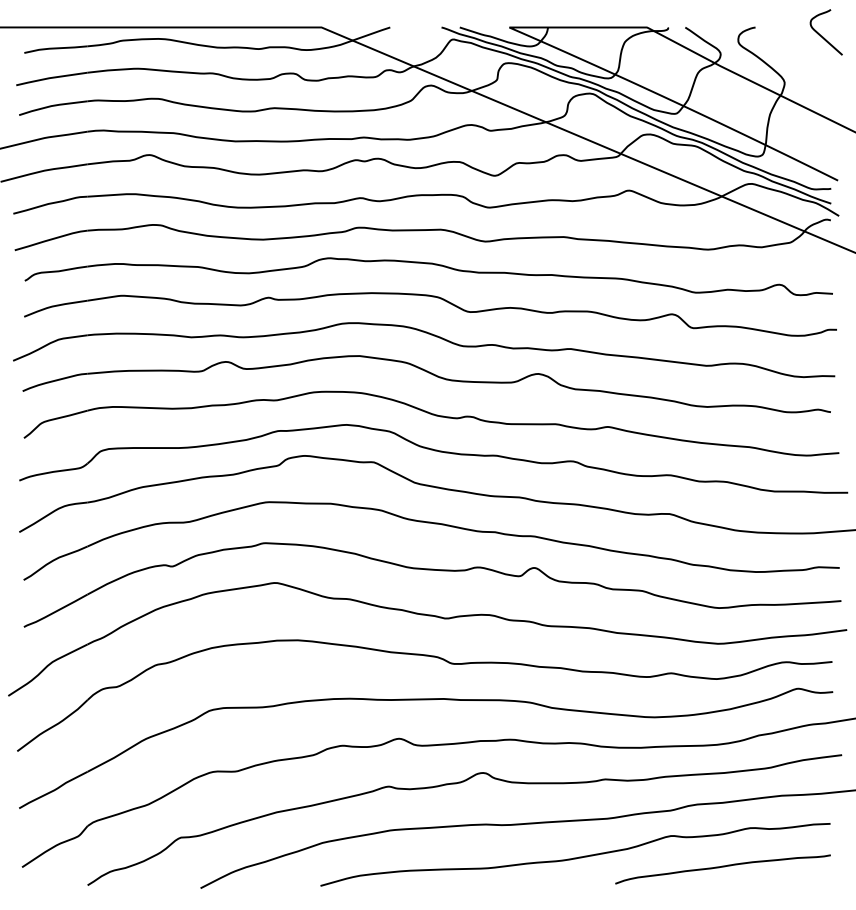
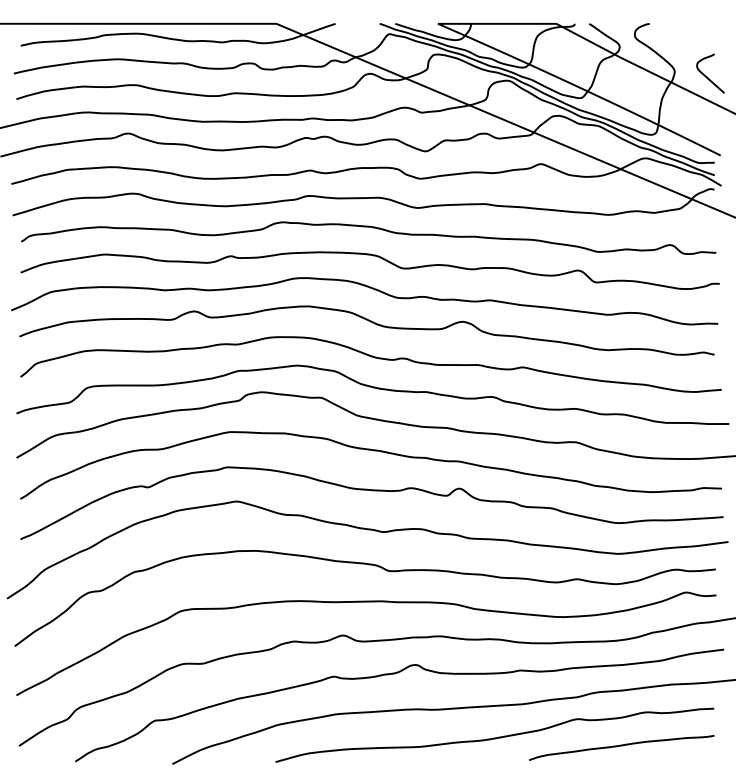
curve: (823, 36) -> (708, 77), moved

